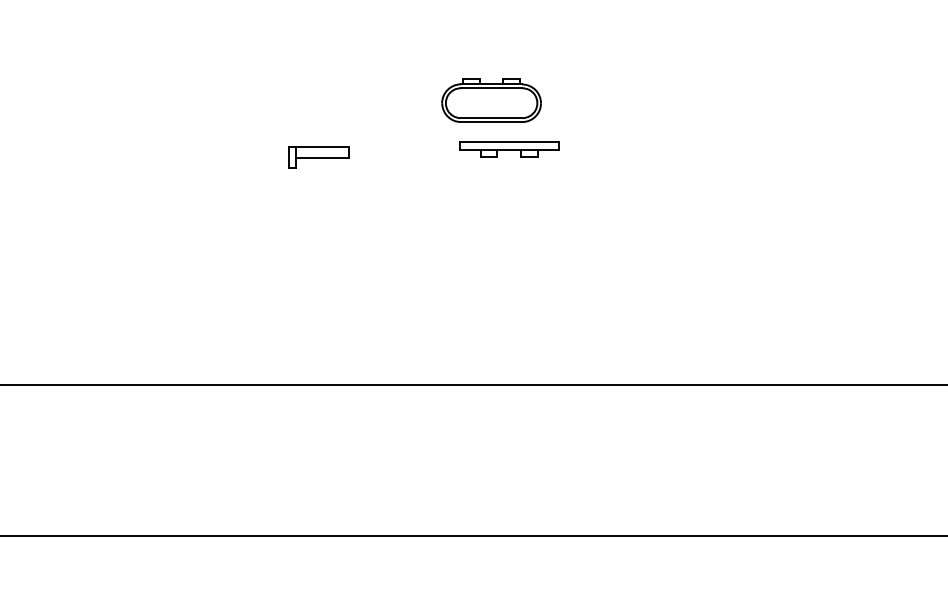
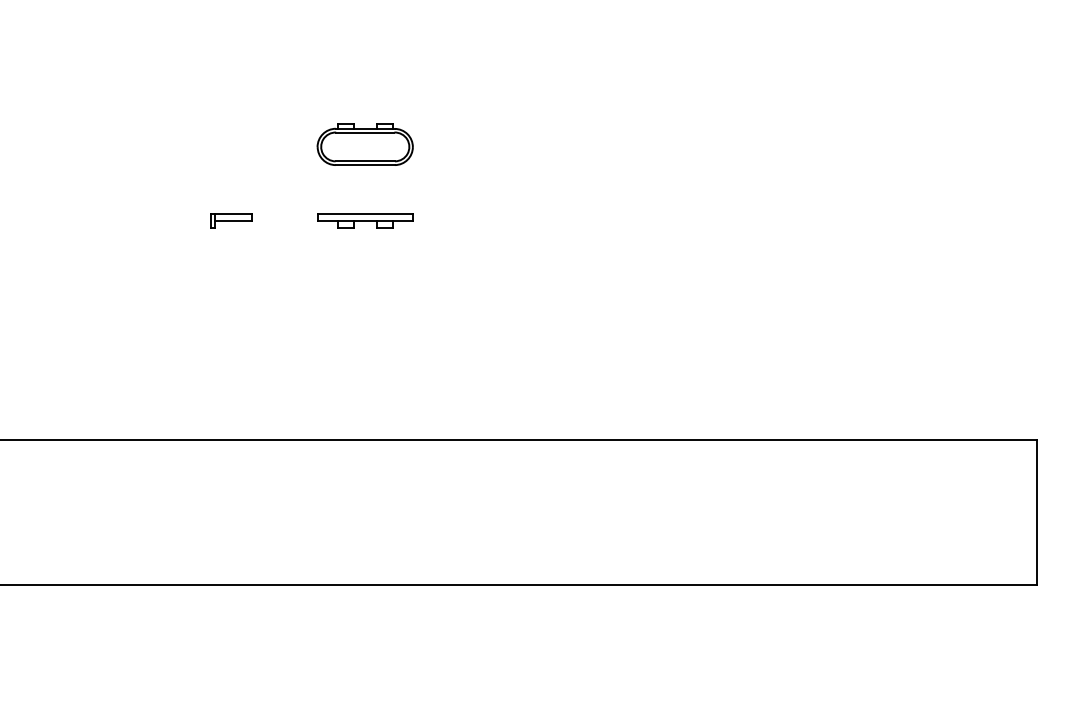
part: (490, 100) -> (364, 144), moved
part: (509, 149) -> (365, 220), moved
part: (319, 157) -> (231, 220), size x0.71

